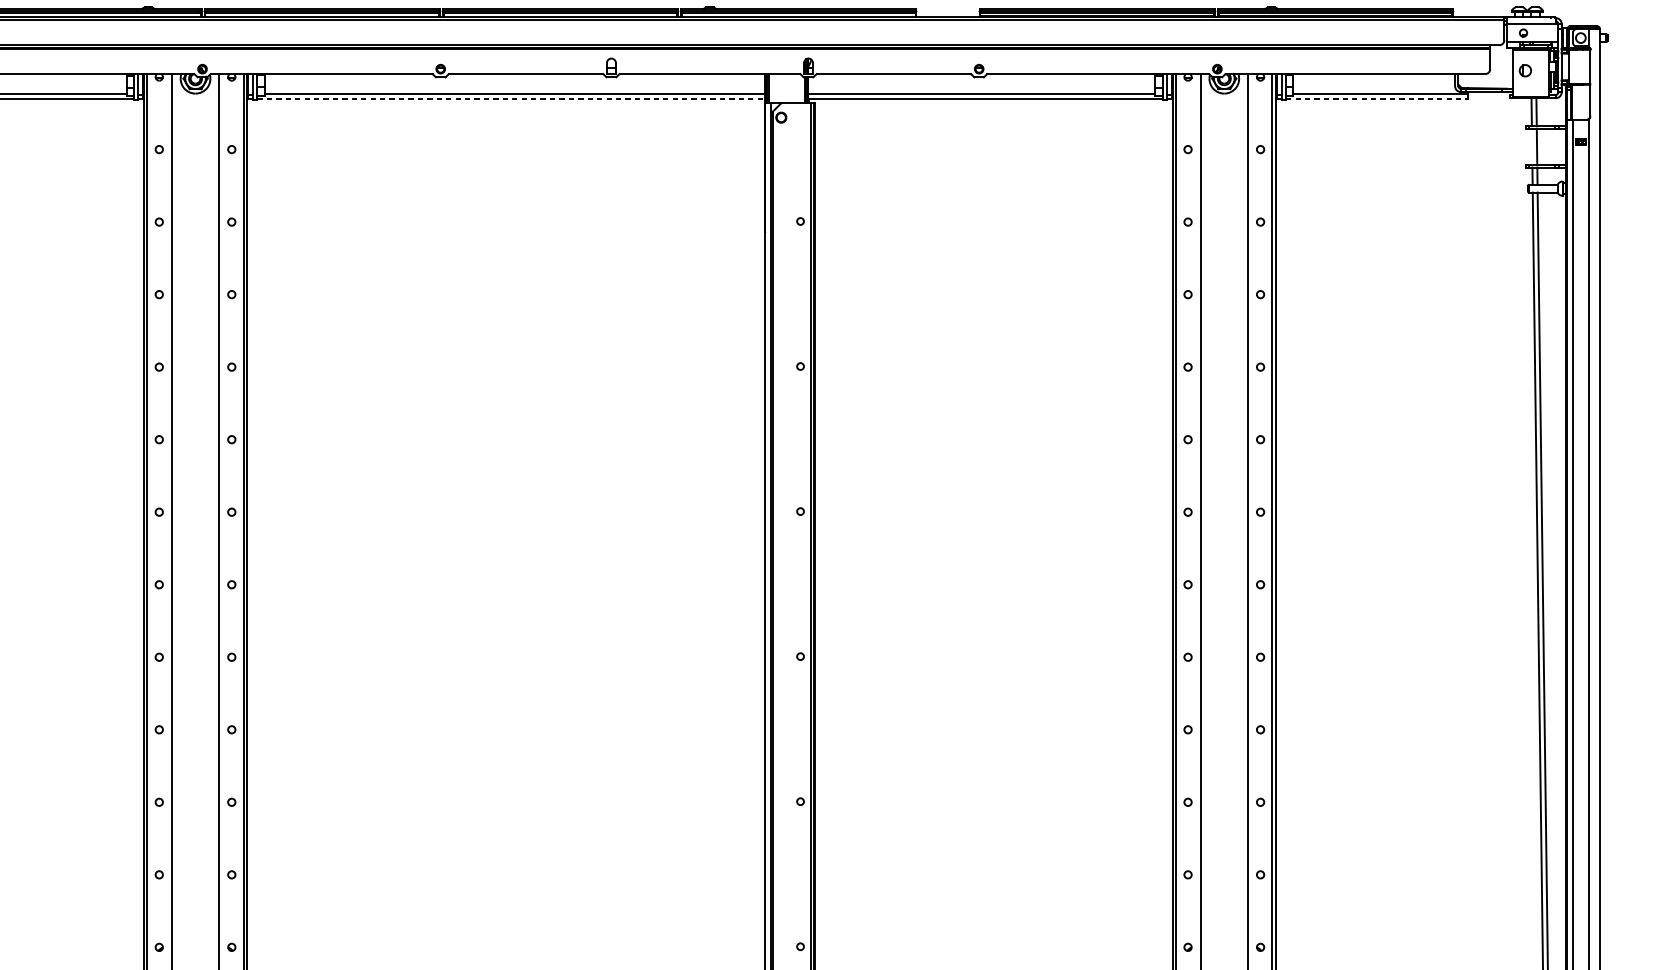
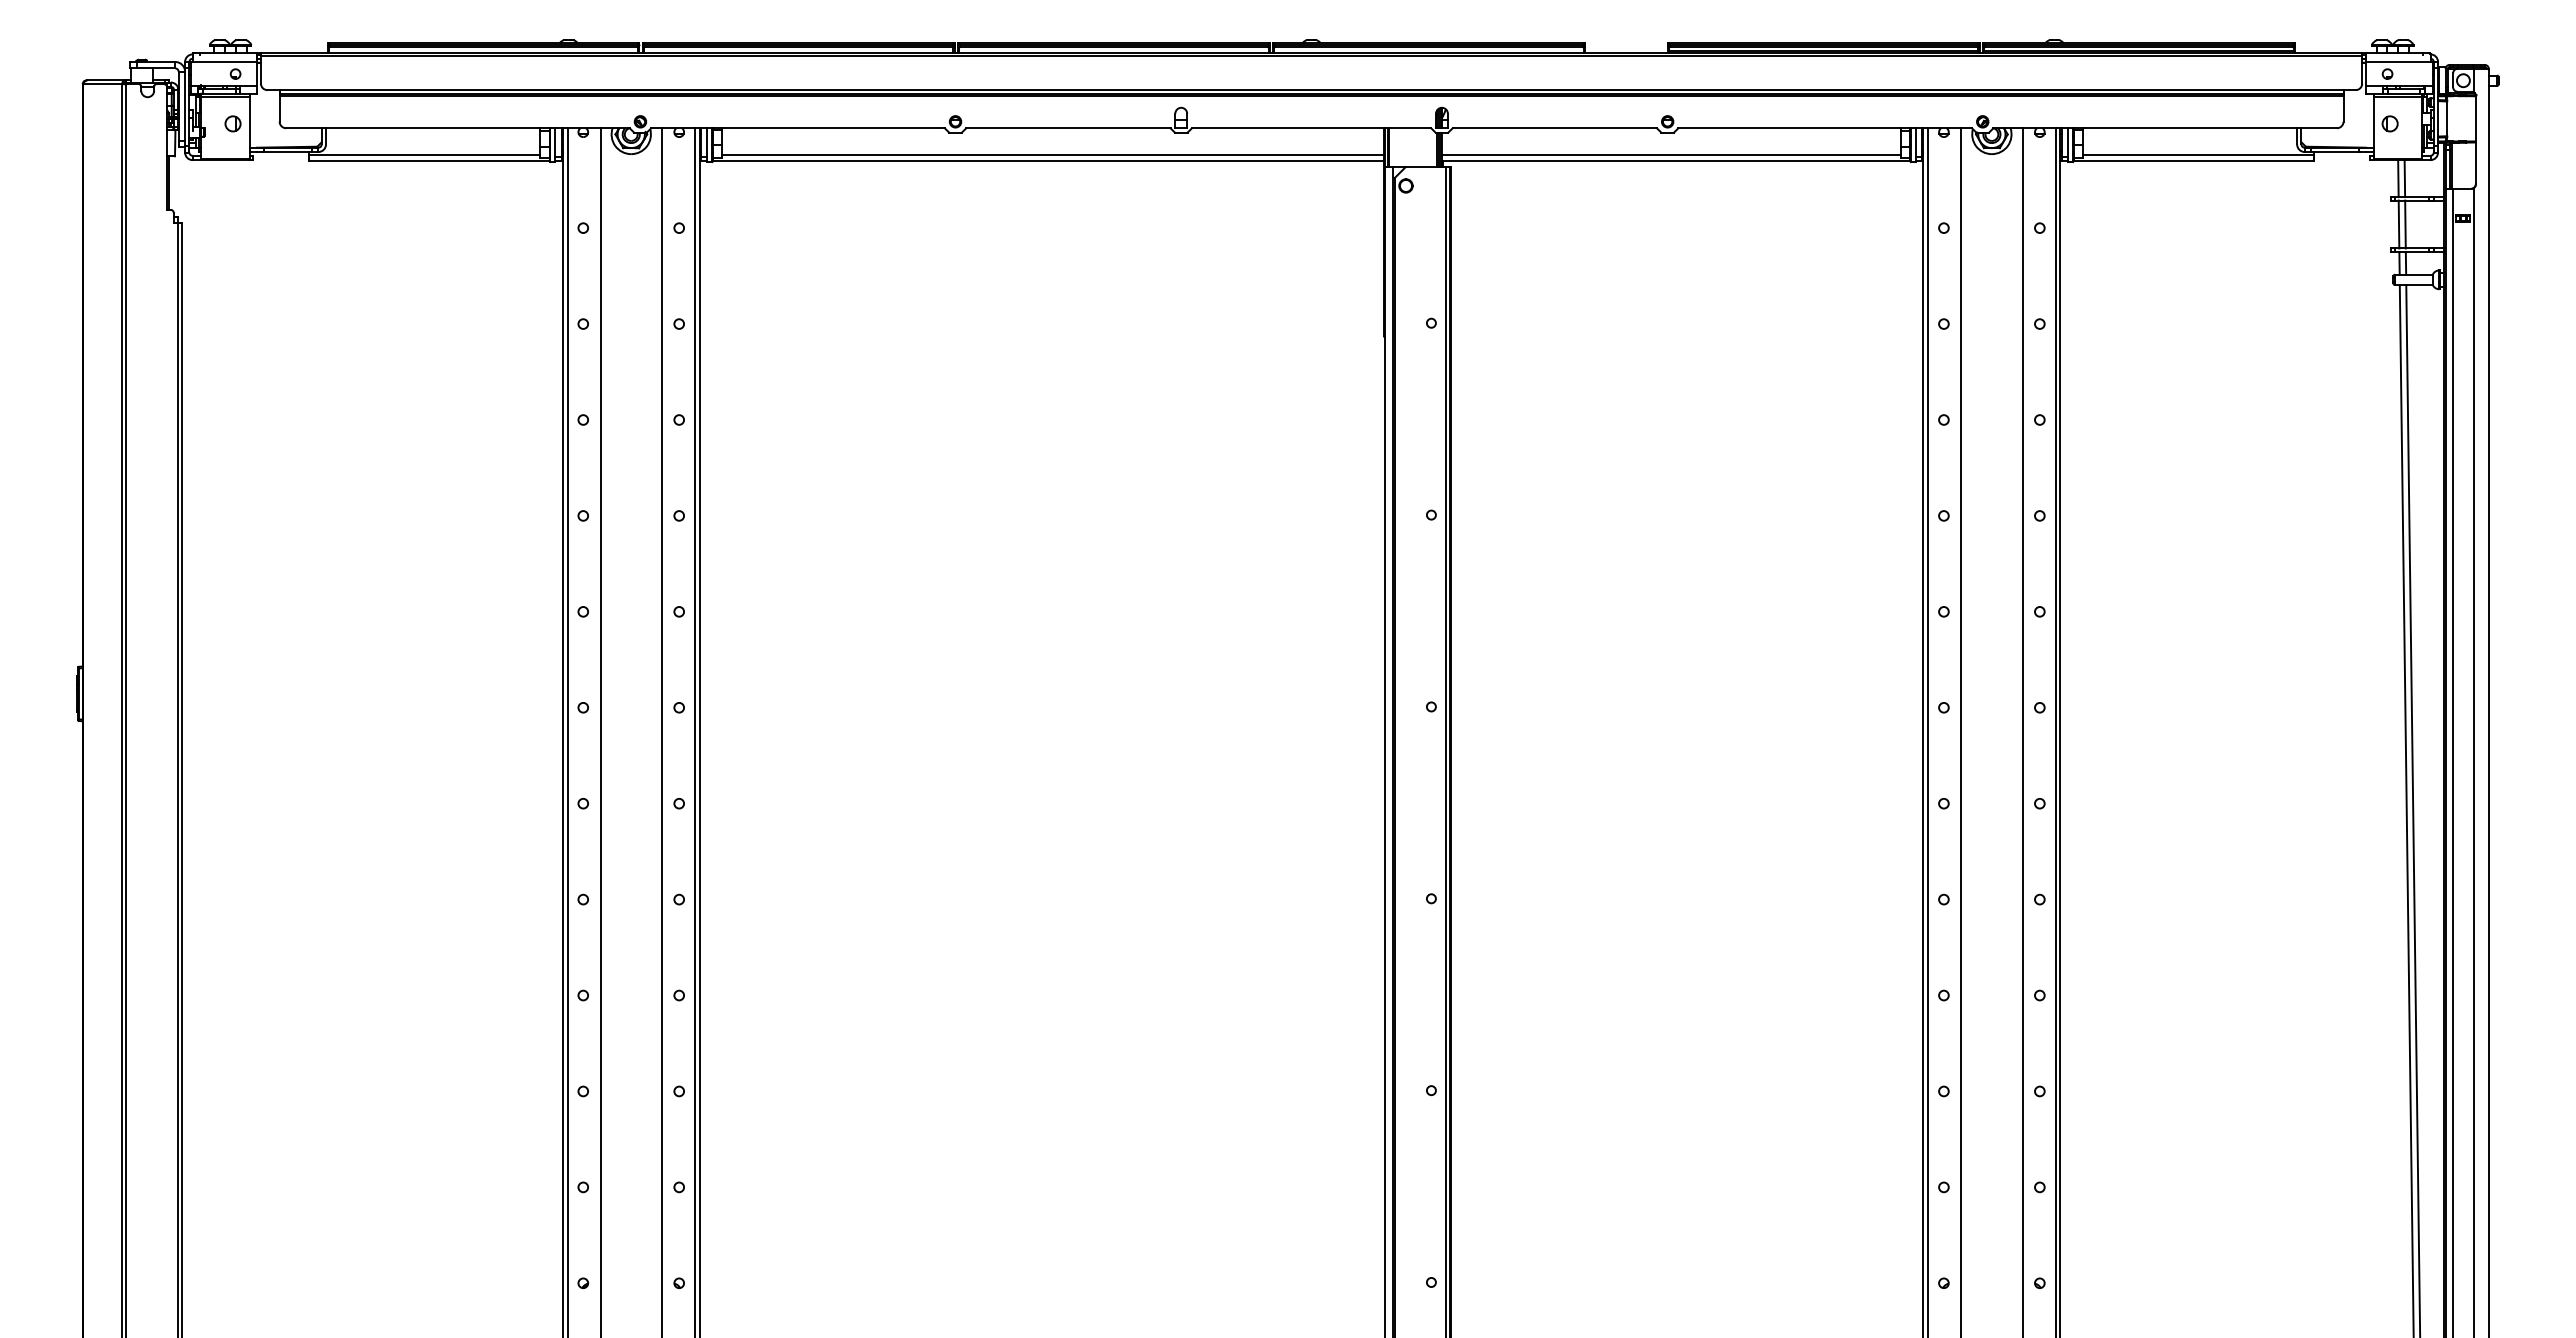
line: (511, 98) -> (1048, 160), dashed -> solid
line: (1377, 98) -> (2194, 160), dashed -> solid
line: (1531, 146) -> (2398, 224), added

